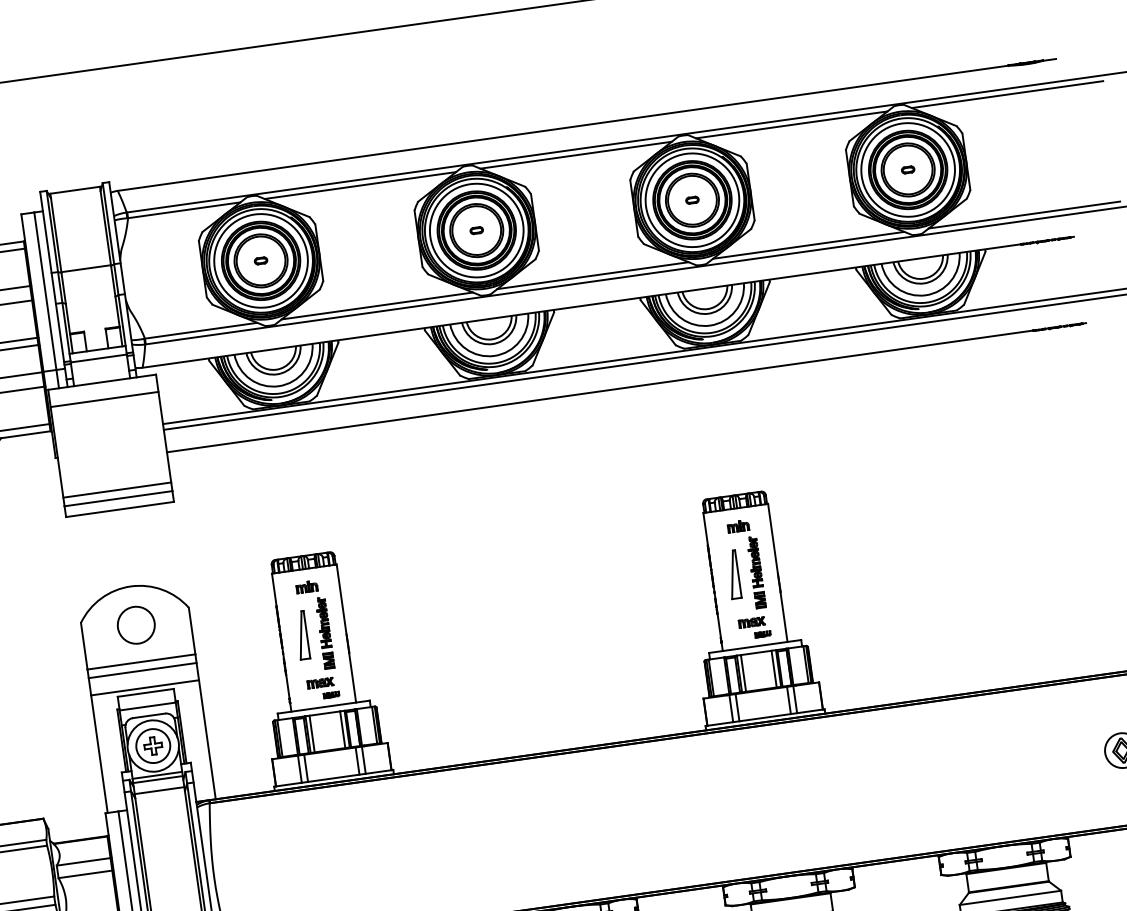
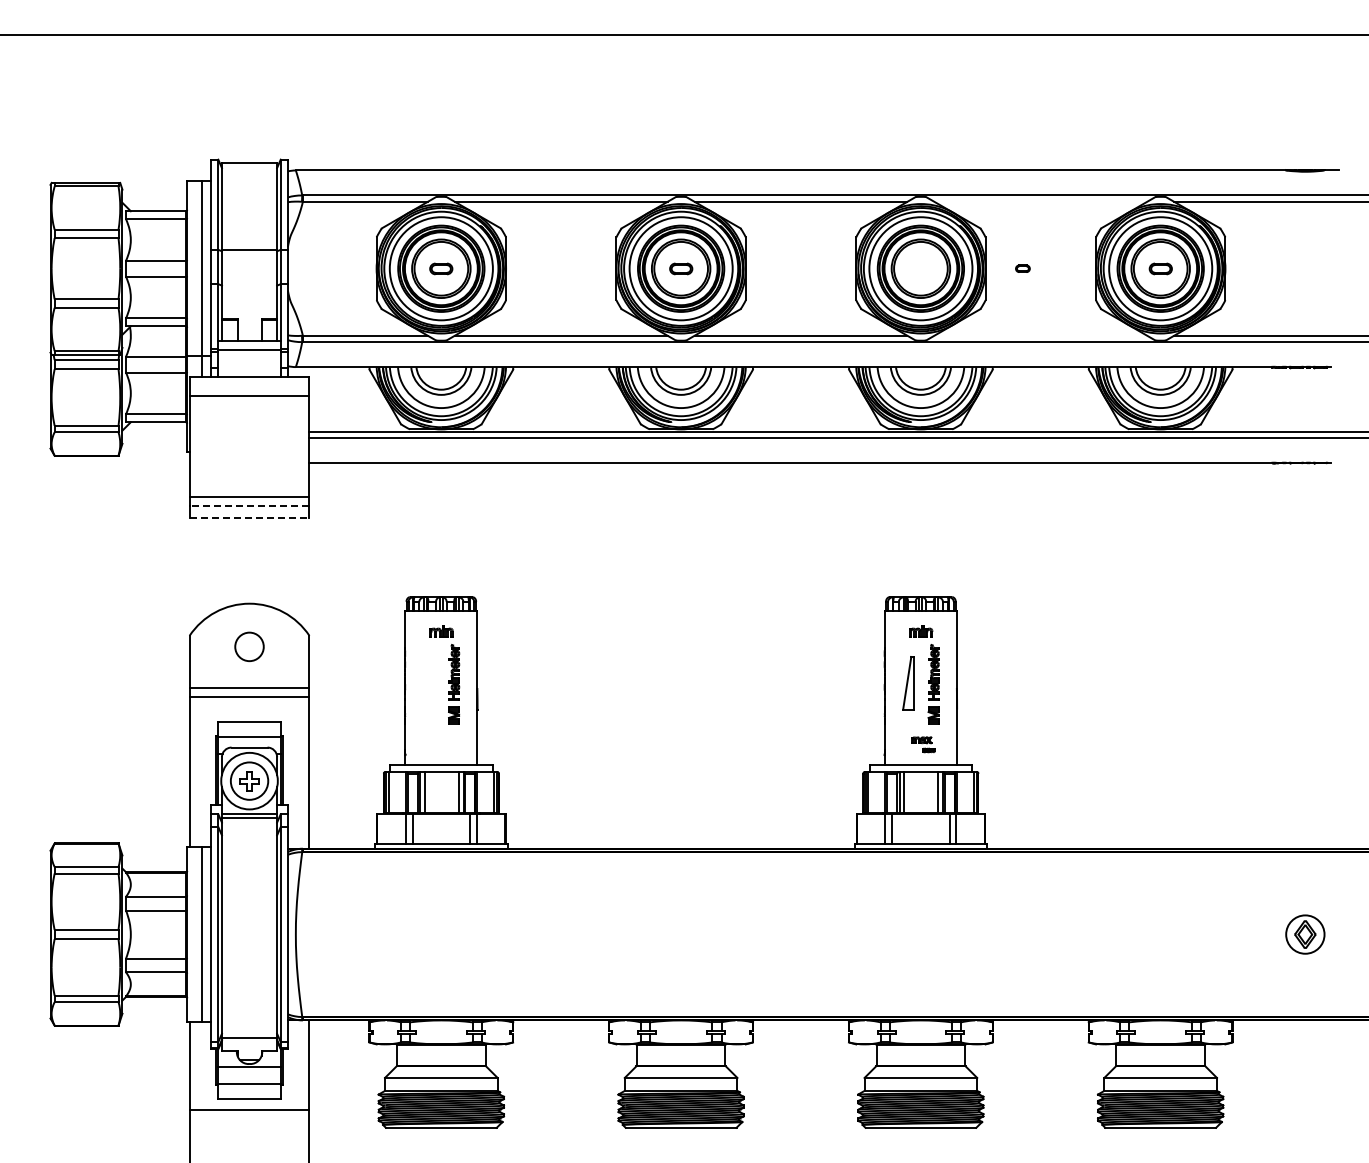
line: (791, 124) -> (1040, 201), removed
part: (907, 169) -> (1160, 268), size x1.6
part: (692, 200) -> (1022, 268), moved
part: (476, 230) -> (680, 268), size x1.6
line: (808, 245) -> (1040, 335), removed
part: (261, 260) -> (441, 268), size x1.6
line: (118, 499) -> (249, 506), solid -> dashed
line: (120, 509) -> (249, 518), solid -> dashed
circle: (136, 624) -> (249, 646), size x0.7
part: (754, 627) -> (923, 744), size x0.7
part: (301, 635) -> (428, 683), removed
line: (145, 687) -> (249, 716), removed
part: (323, 688) -> (443, 744), removed
line: (159, 790) -> (249, 830), removed

